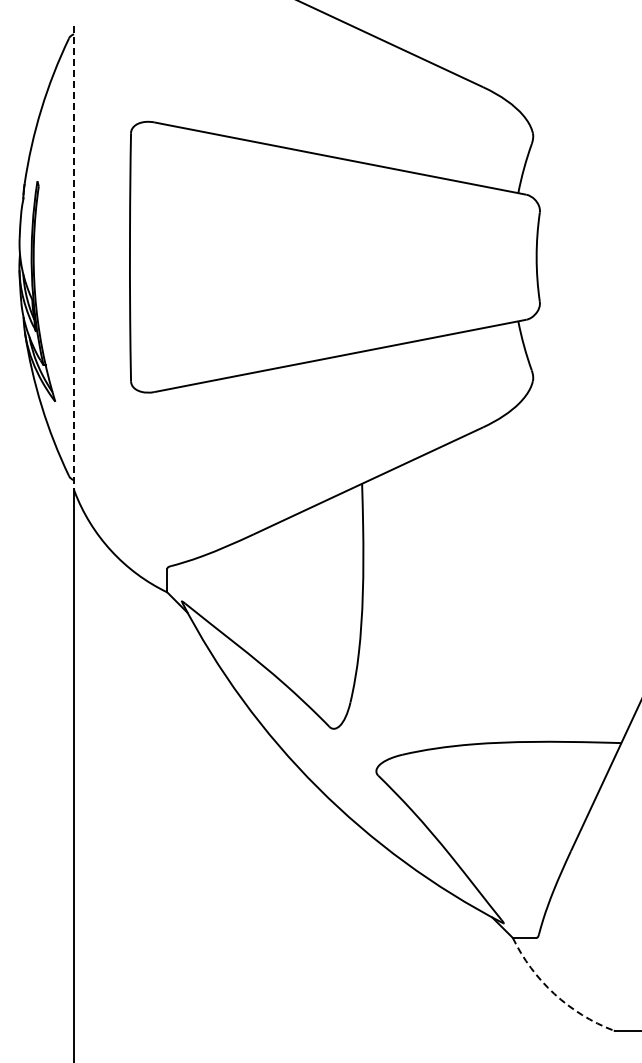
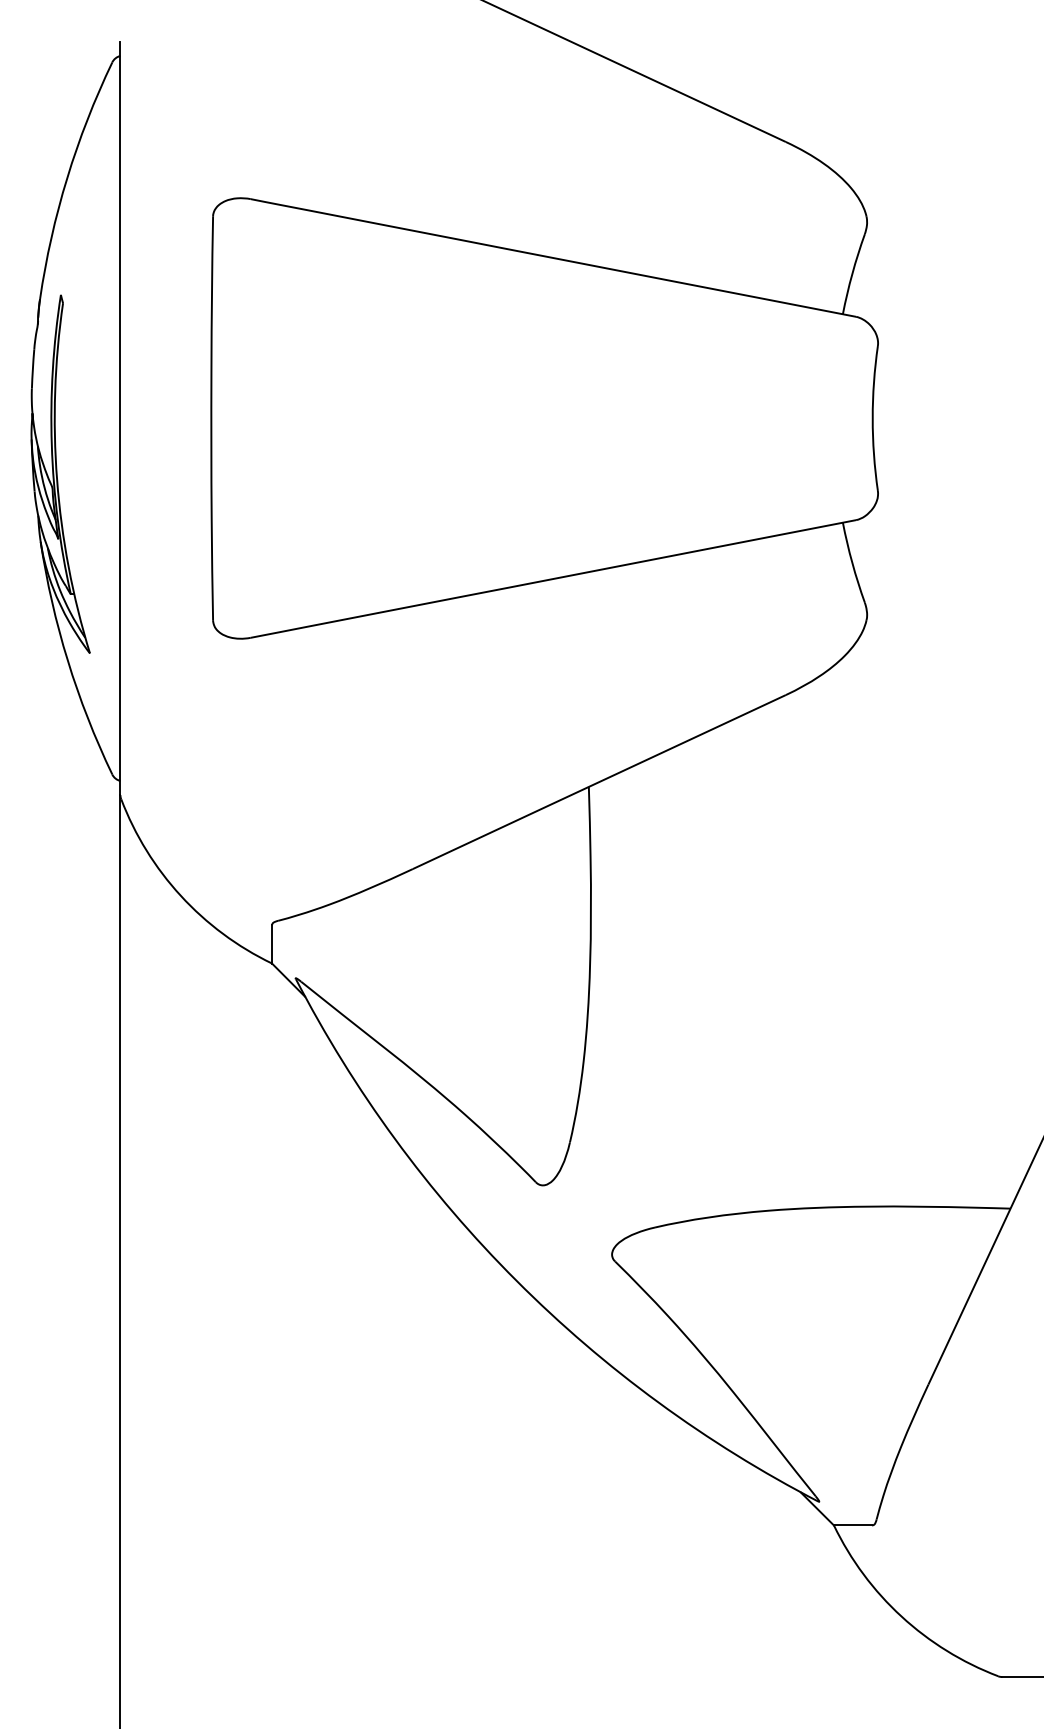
line: (74, 257) -> (121, 418), dashed -> solid
arc: (554, 993) -> (901, 1615), dashed -> solid

